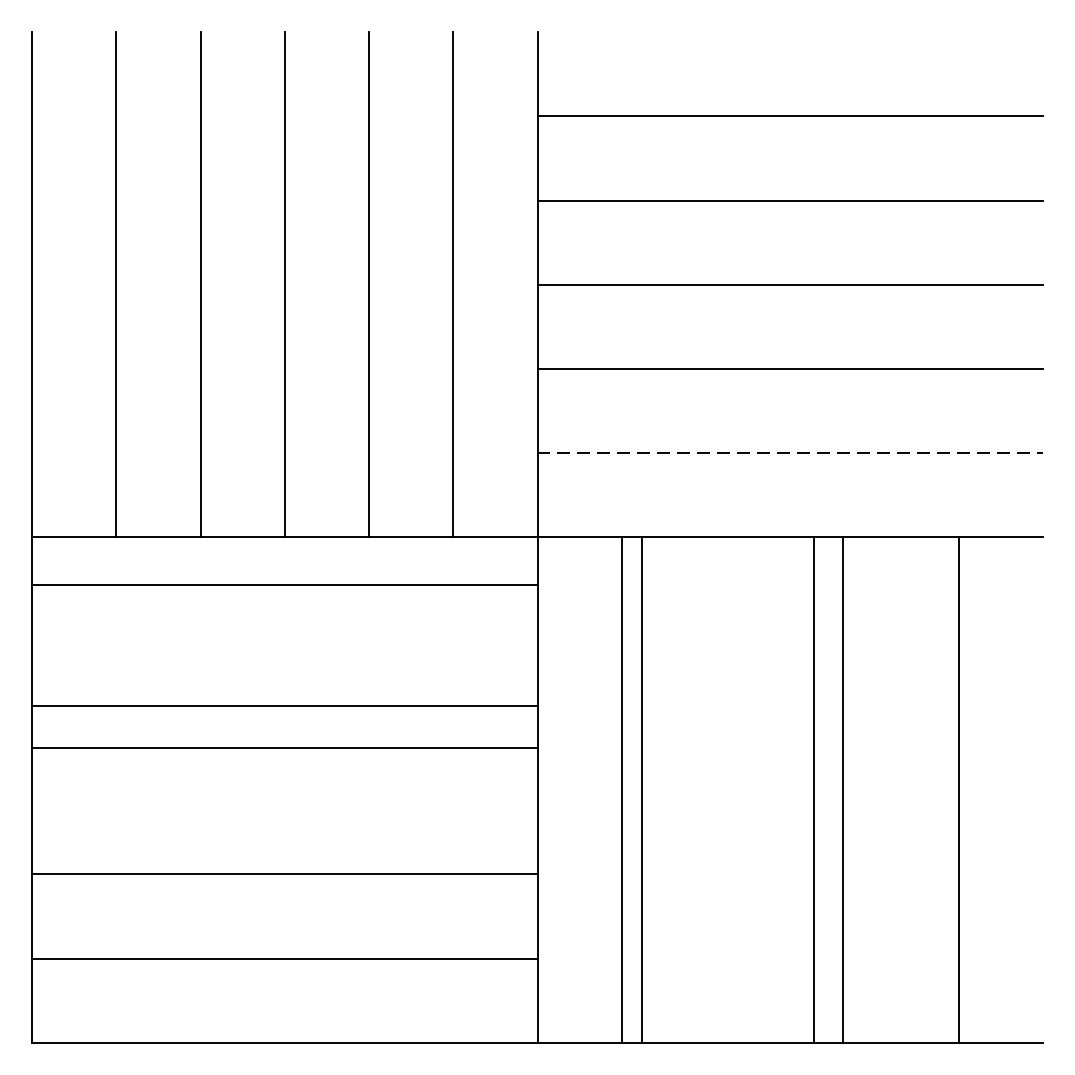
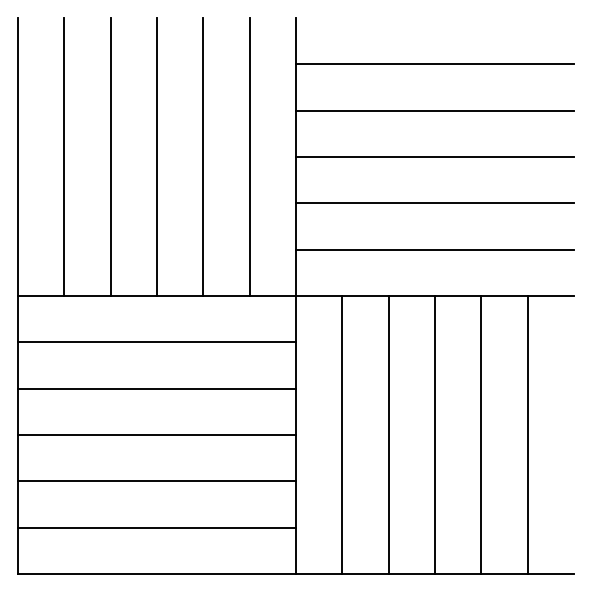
line: (790, 453) -> (435, 249), dashed -> solid
line: (284, 585) -> (156, 342), moved
line: (284, 749) -> (156, 435), moved
line: (641, 790) -> (388, 435), moved
line: (814, 790) -> (481, 435), moved
line: (843, 790) -> (435, 435), moved

